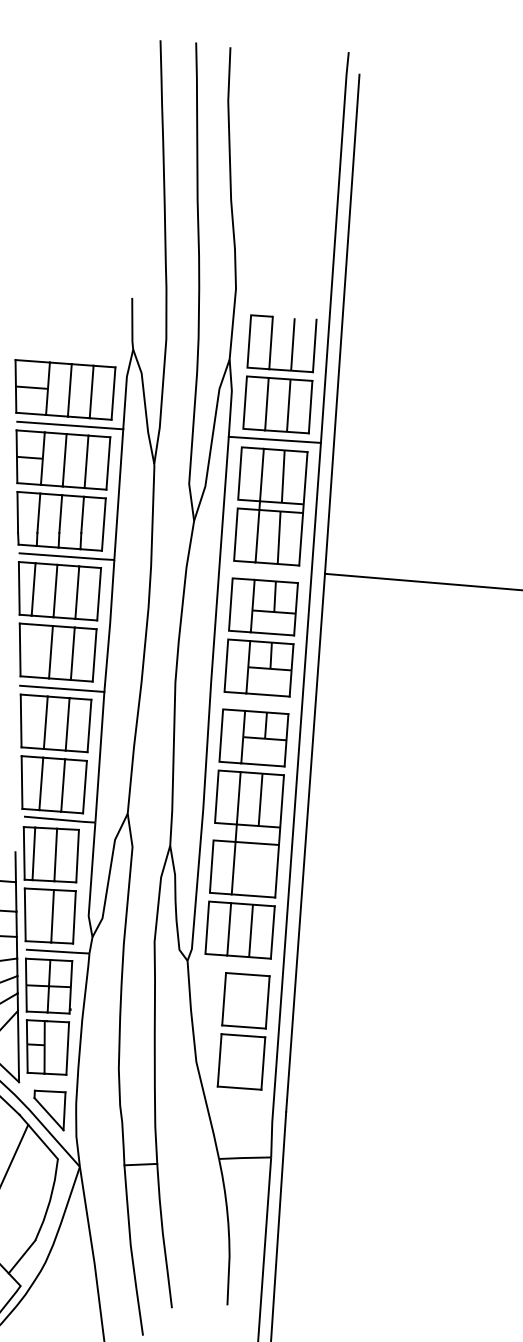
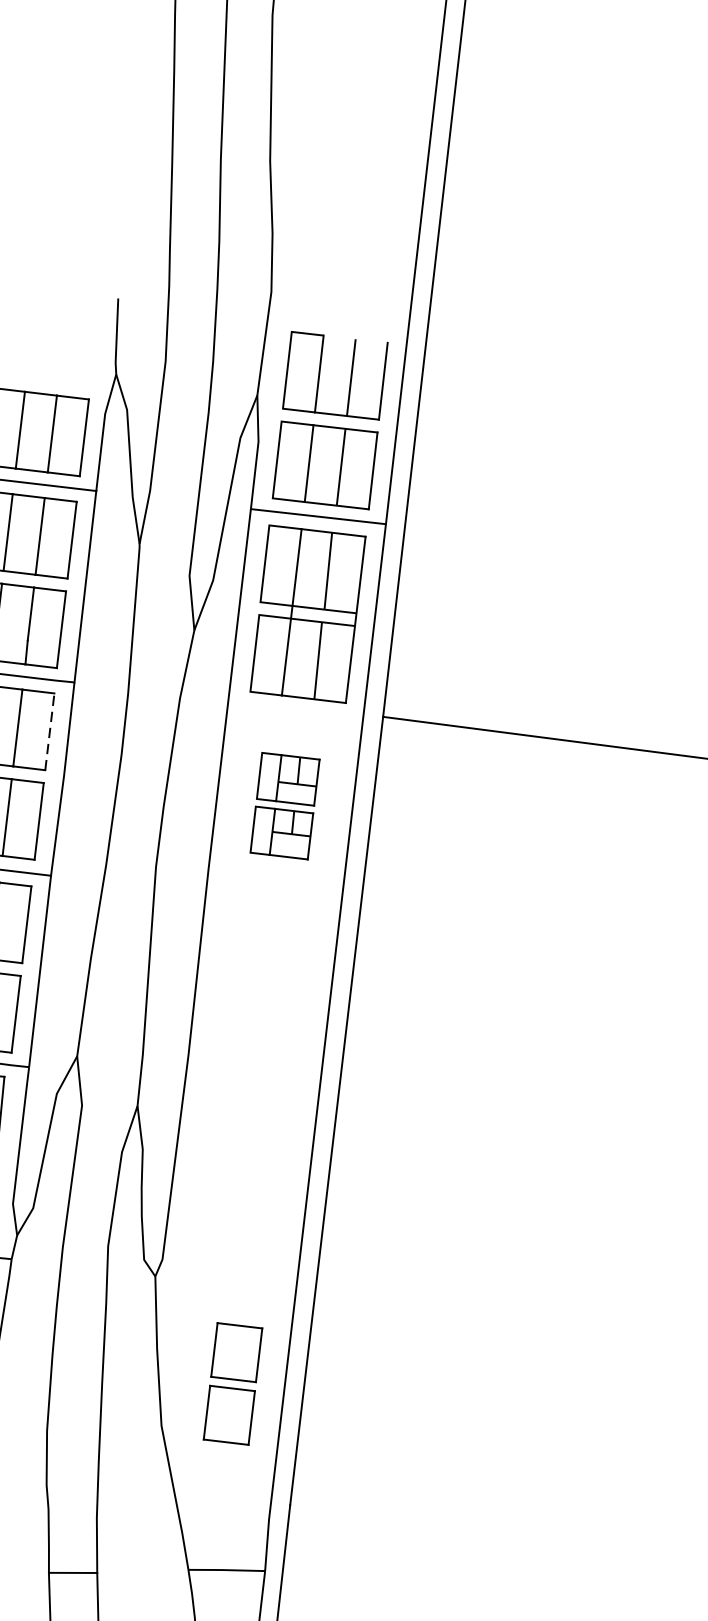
line: (99, 593) -> (50, 730), solid -> dashed
part: (260, 637) -> (284, 806), size x0.6
part: (246, 833) -> (250, 1093), removed
part: (243, 1031) -> (232, 1384), size x0.7

